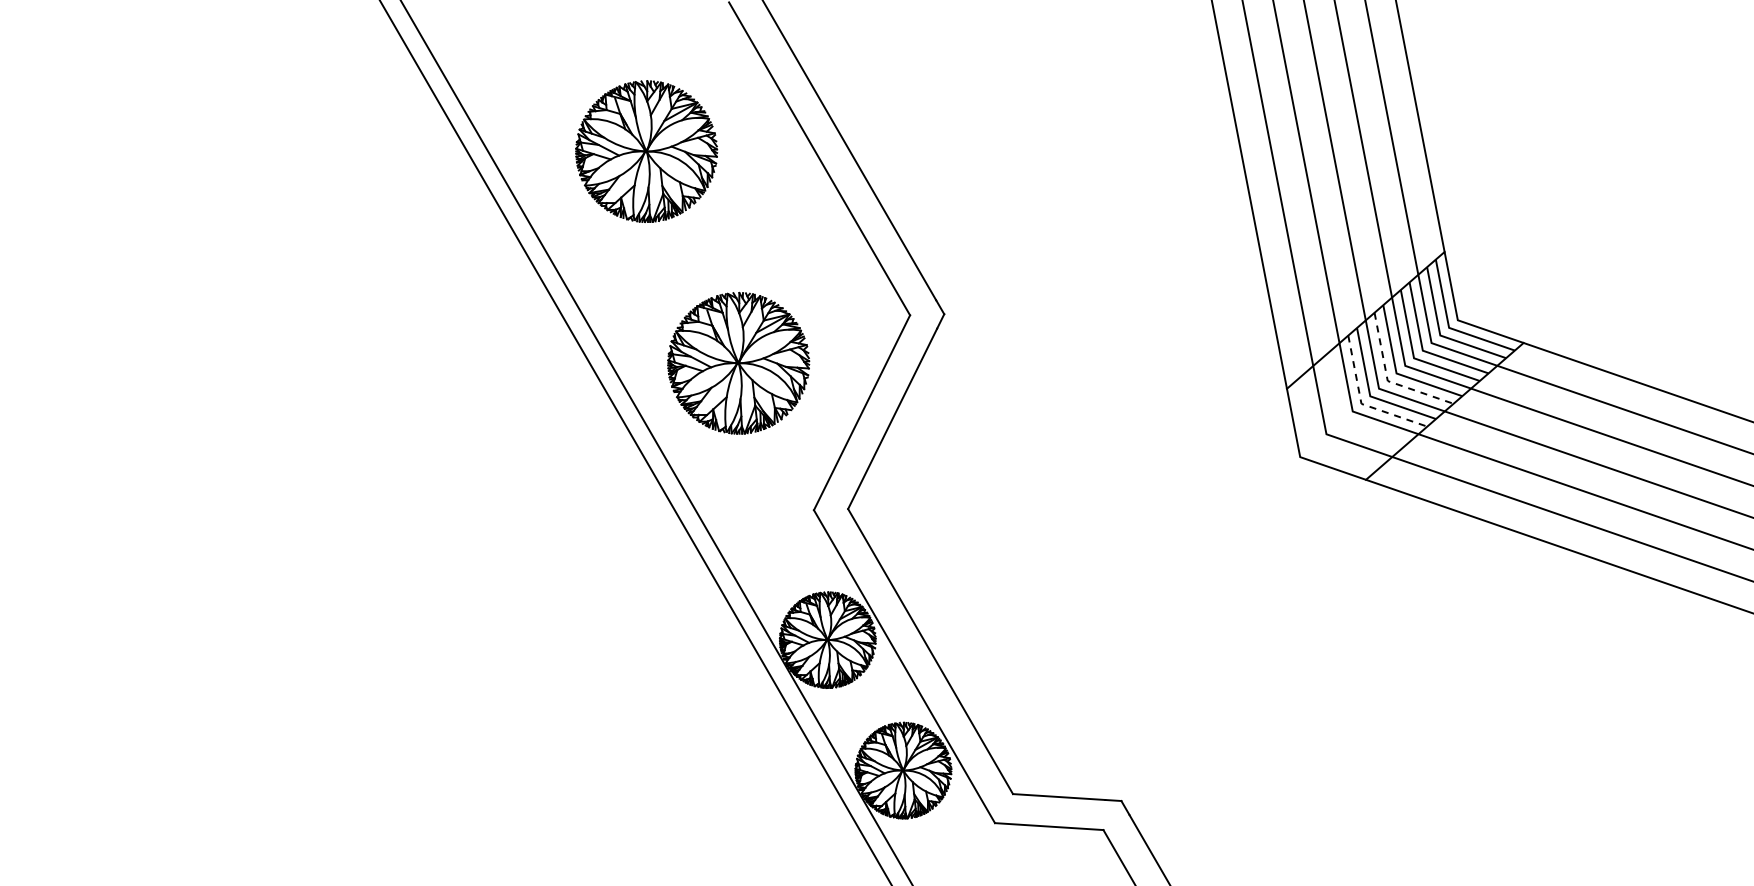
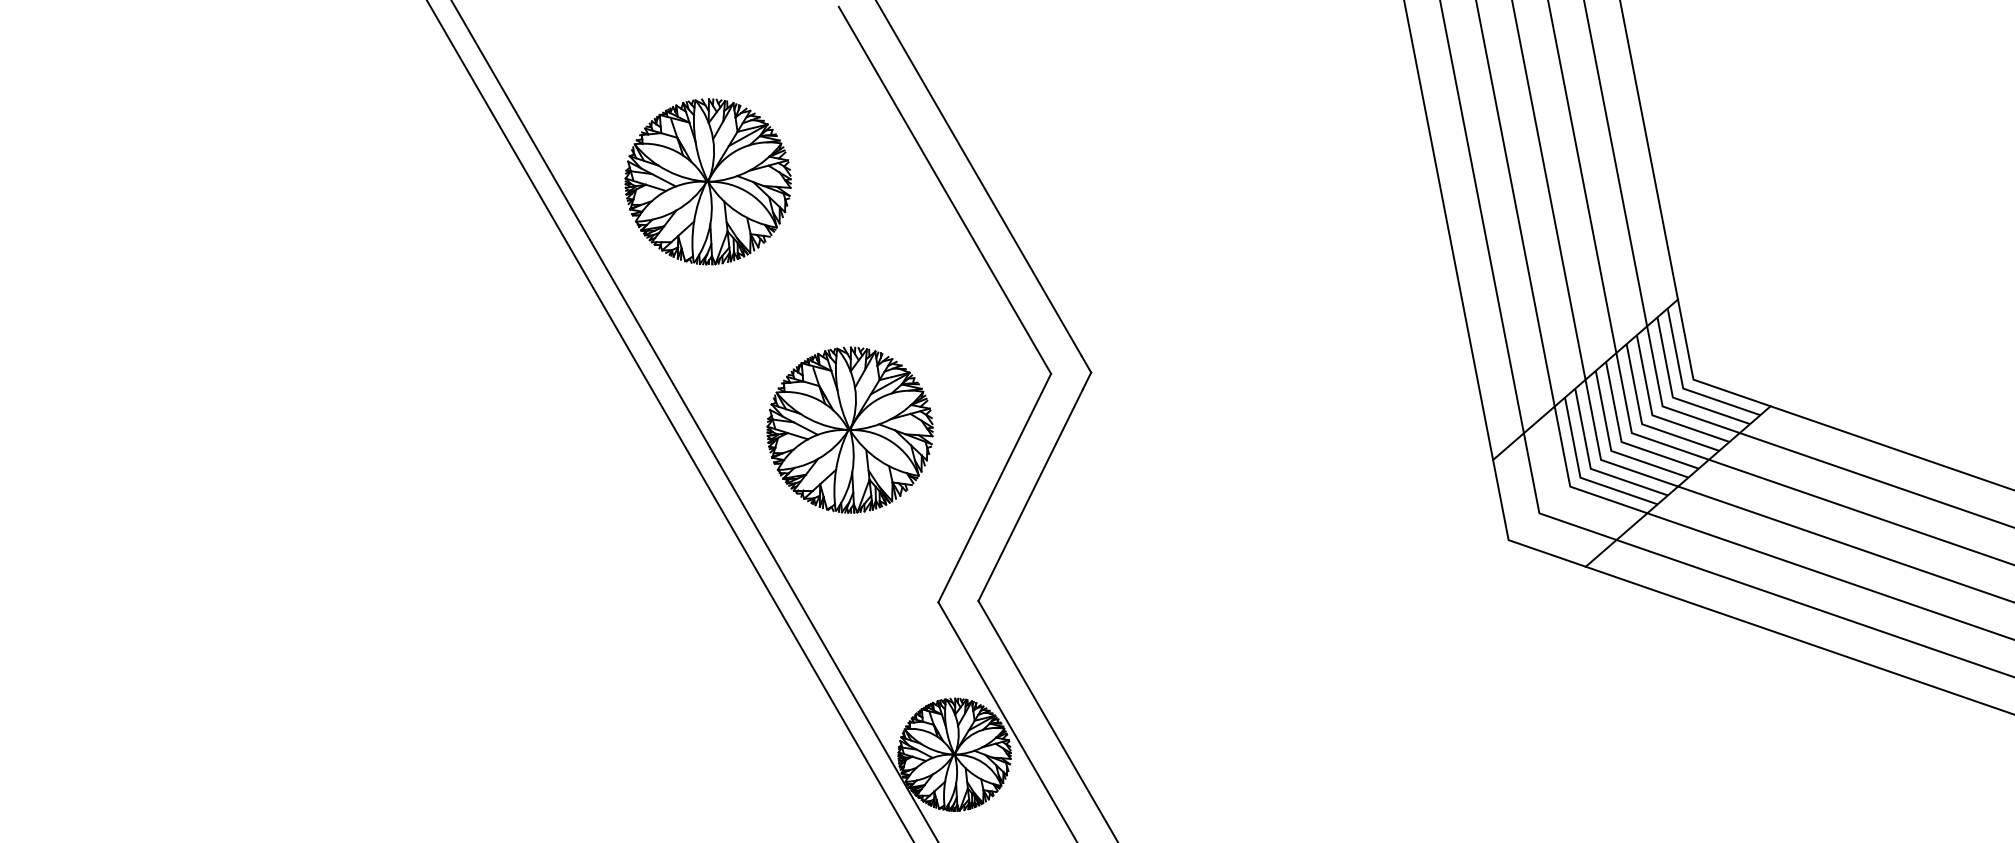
part: (646, 151) -> (708, 181), moved
line: (1387, 381) -> (1610, 451), dashed -> solid
line: (1361, 403) -> (1580, 477), dashed -> solid

